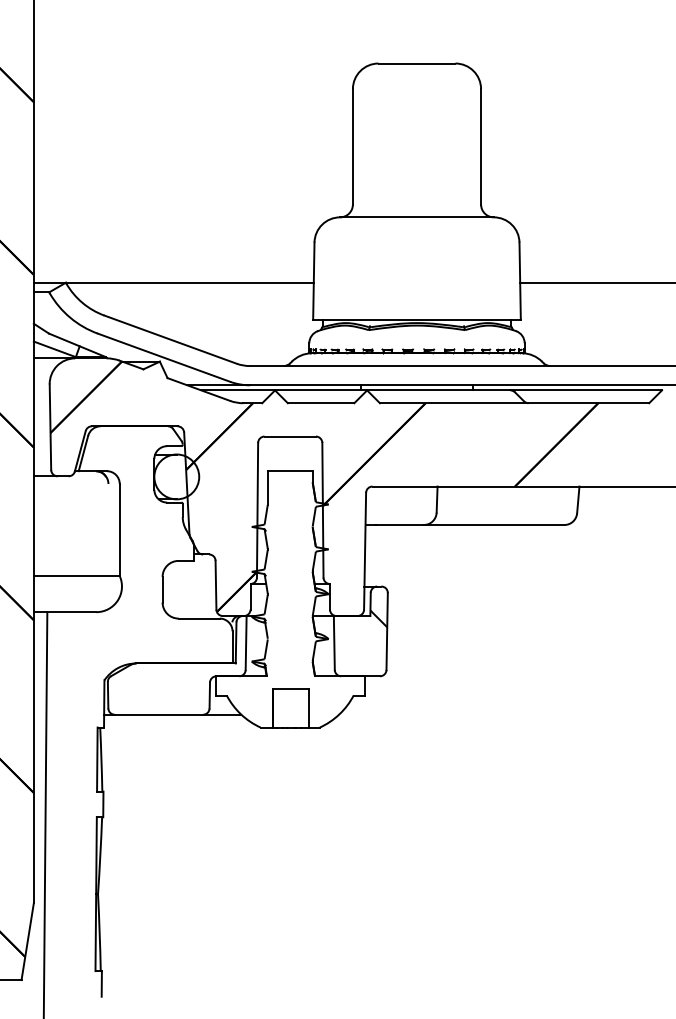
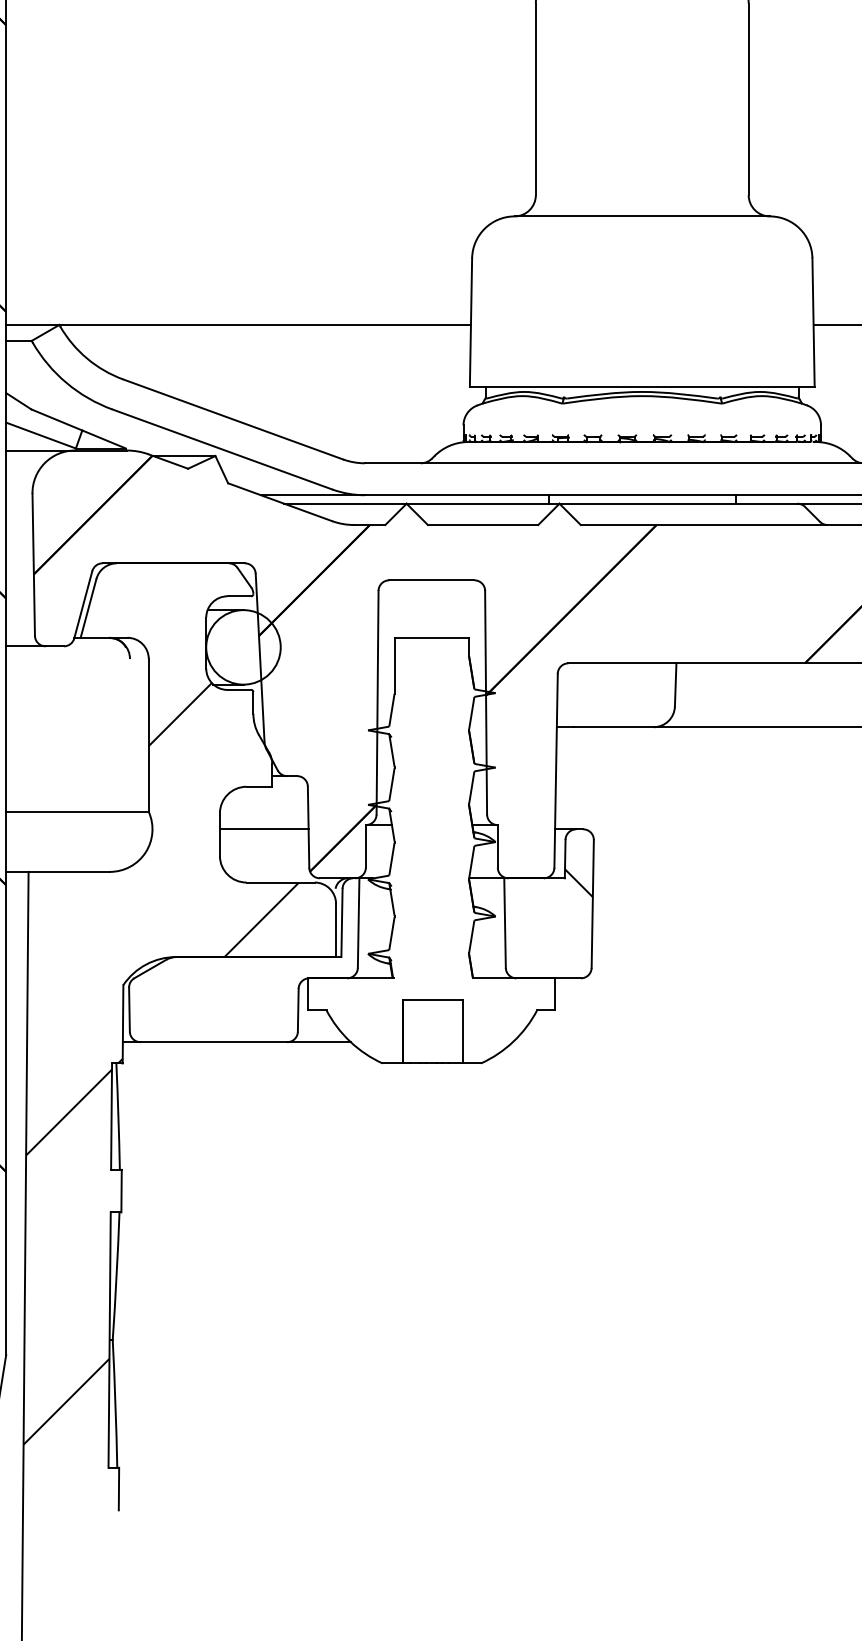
line: (189, 586) -> (264, 829), added
hatch: (127, 727) -> (161, 1063), added

